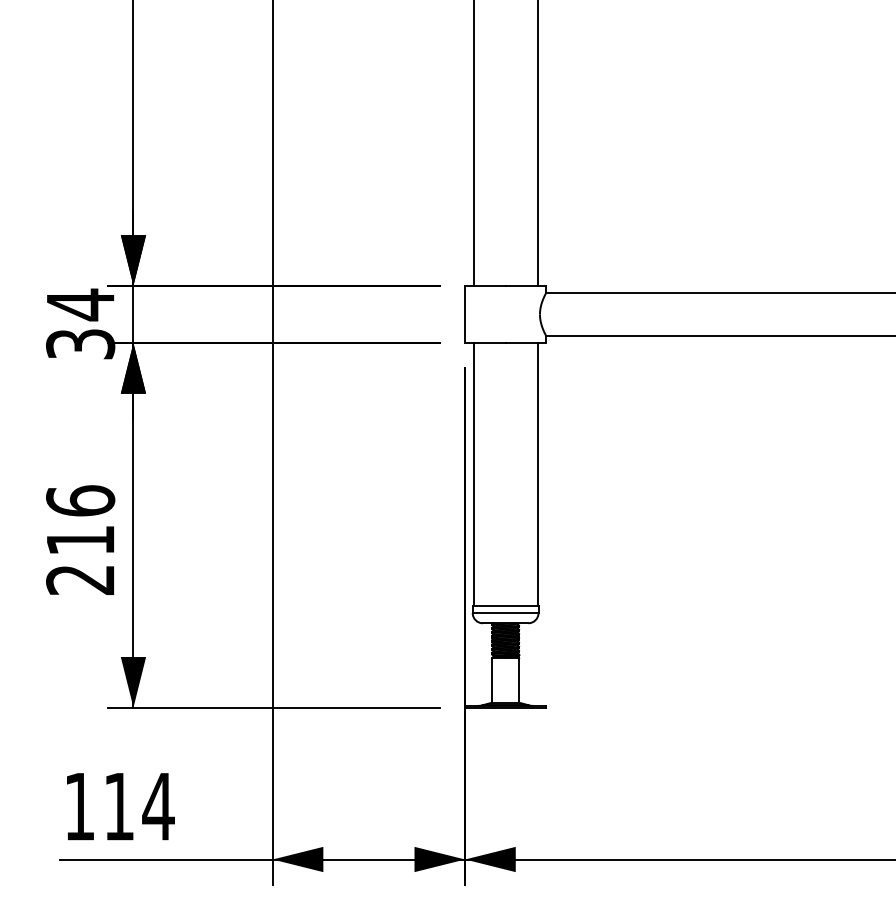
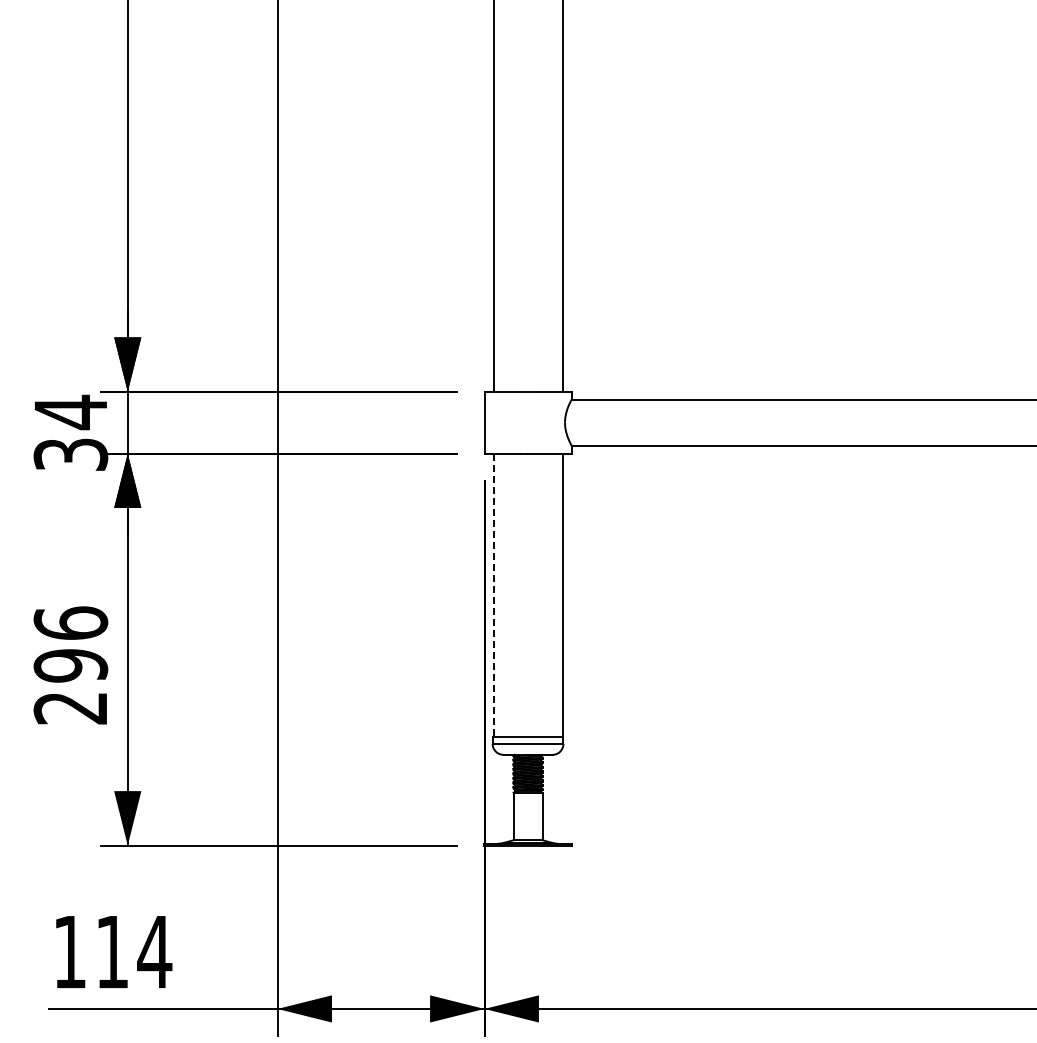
line: (473, 475) -> (493, 595), solid -> dashed
text: (80, 540) -> (70, 665), 216 -> 296

